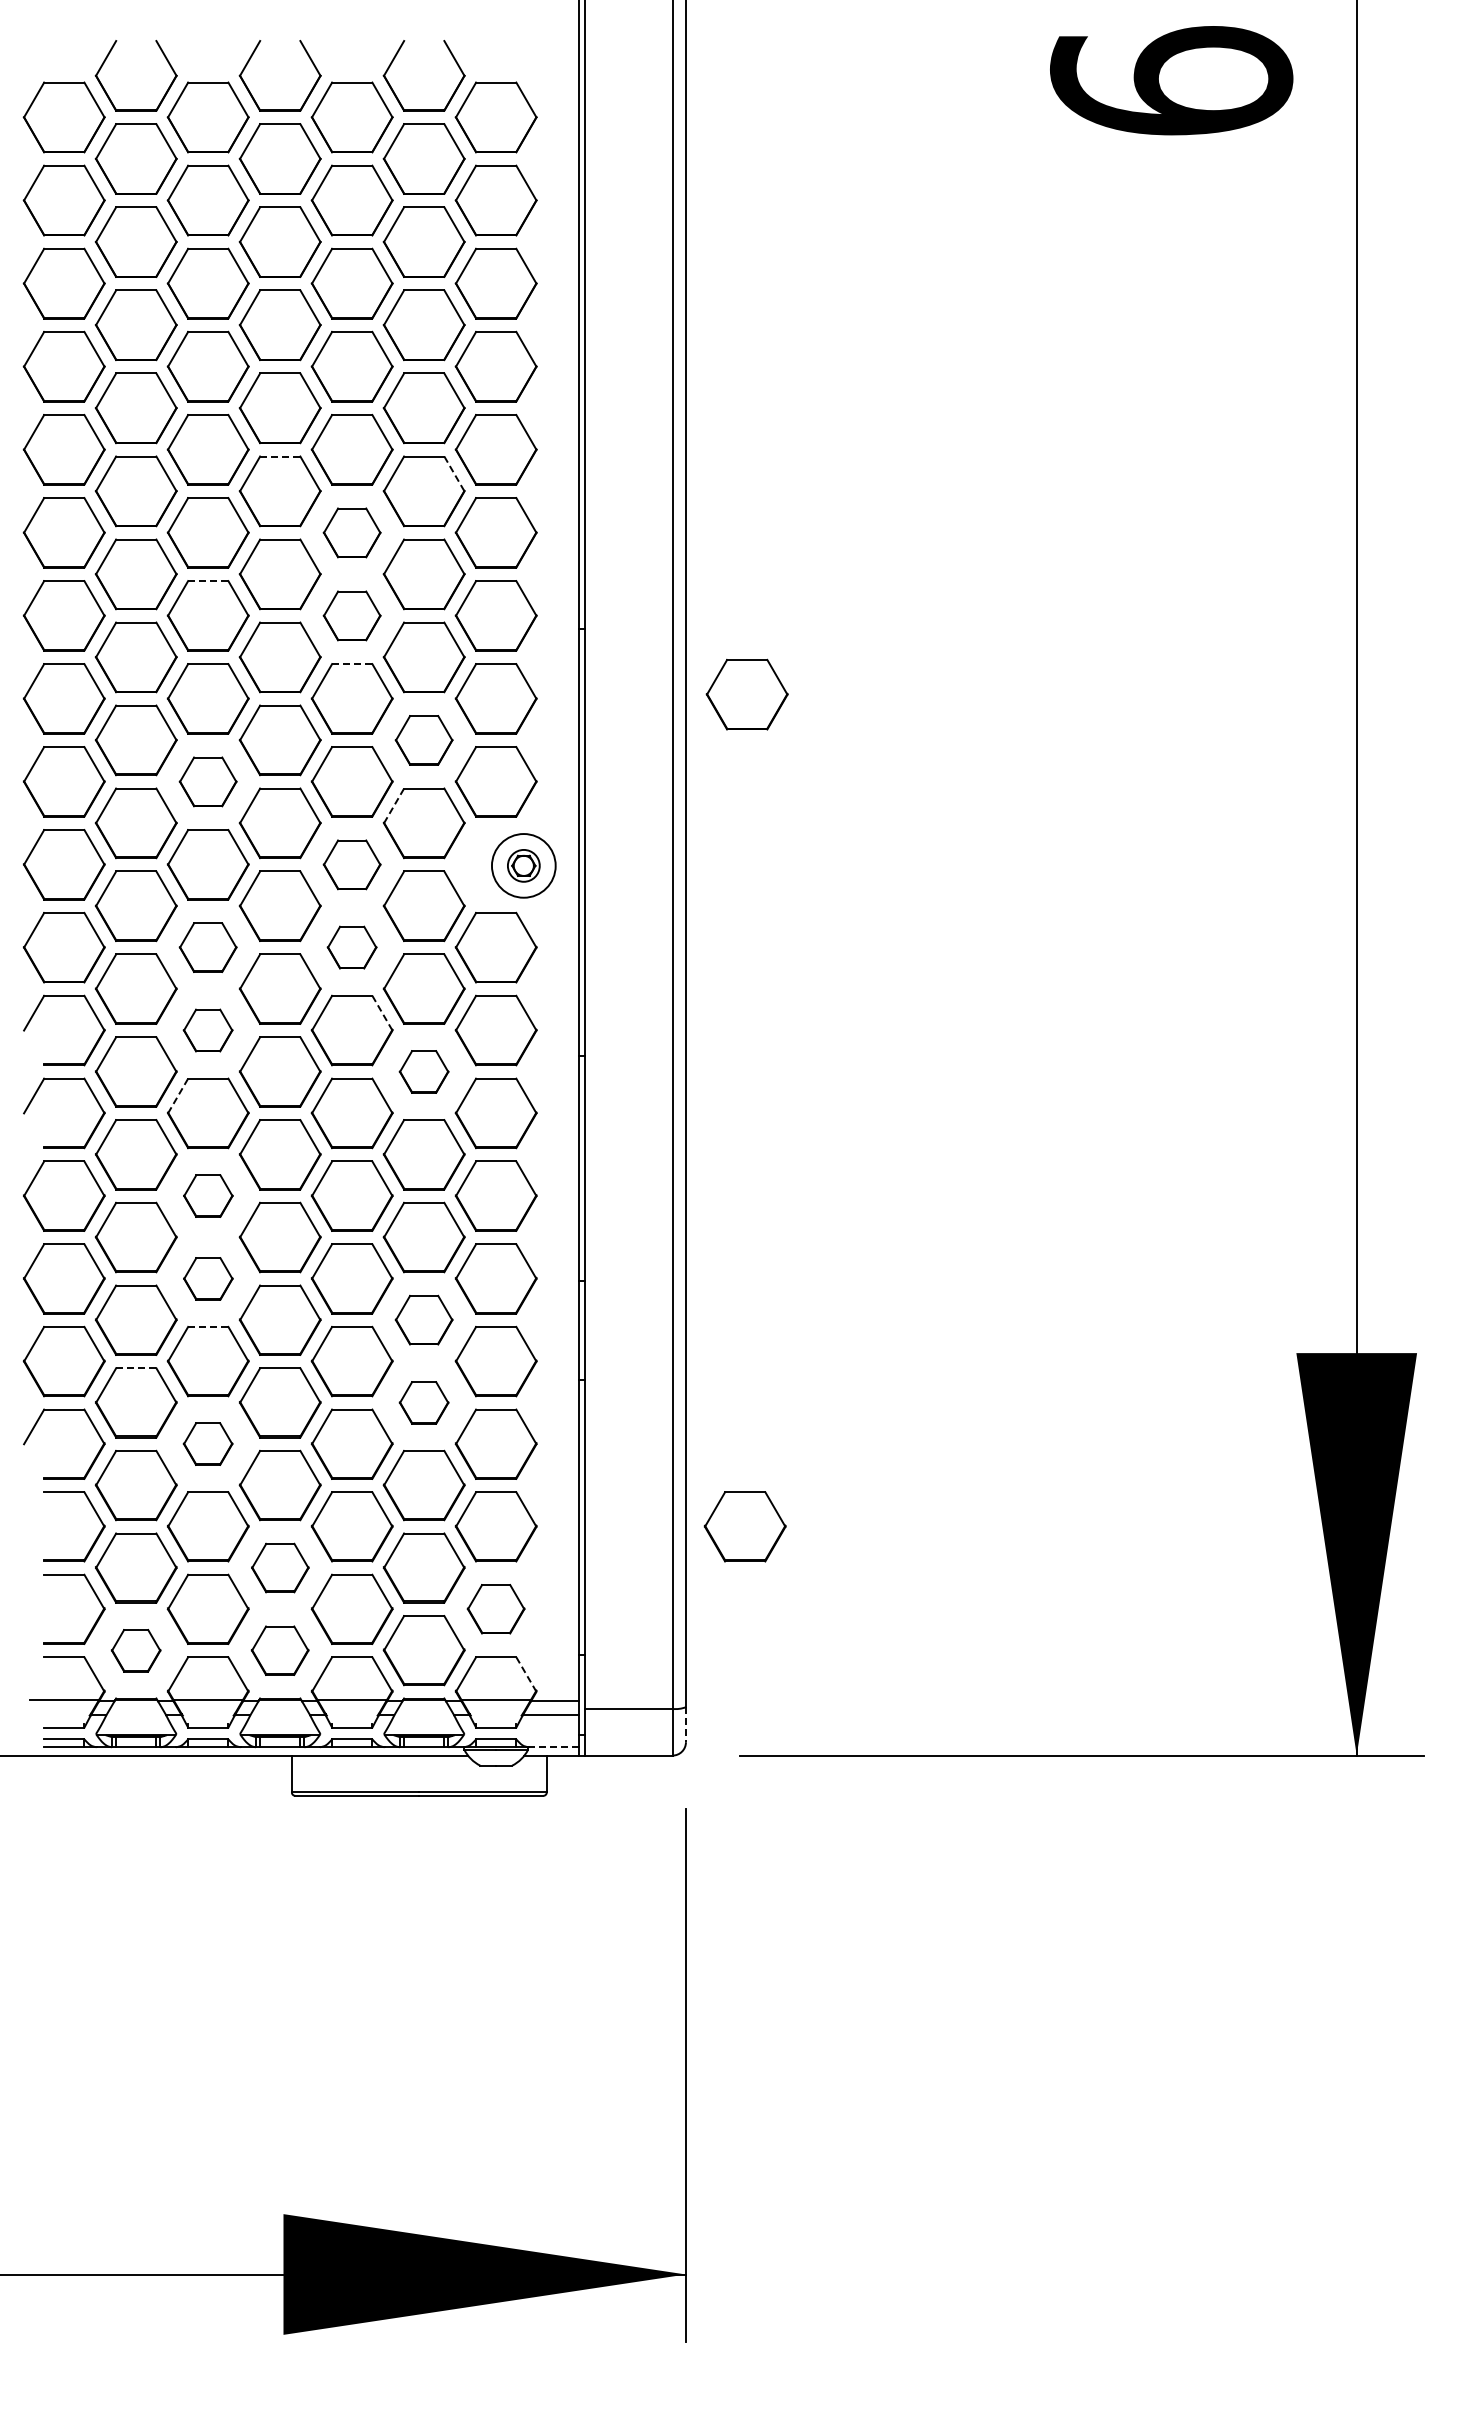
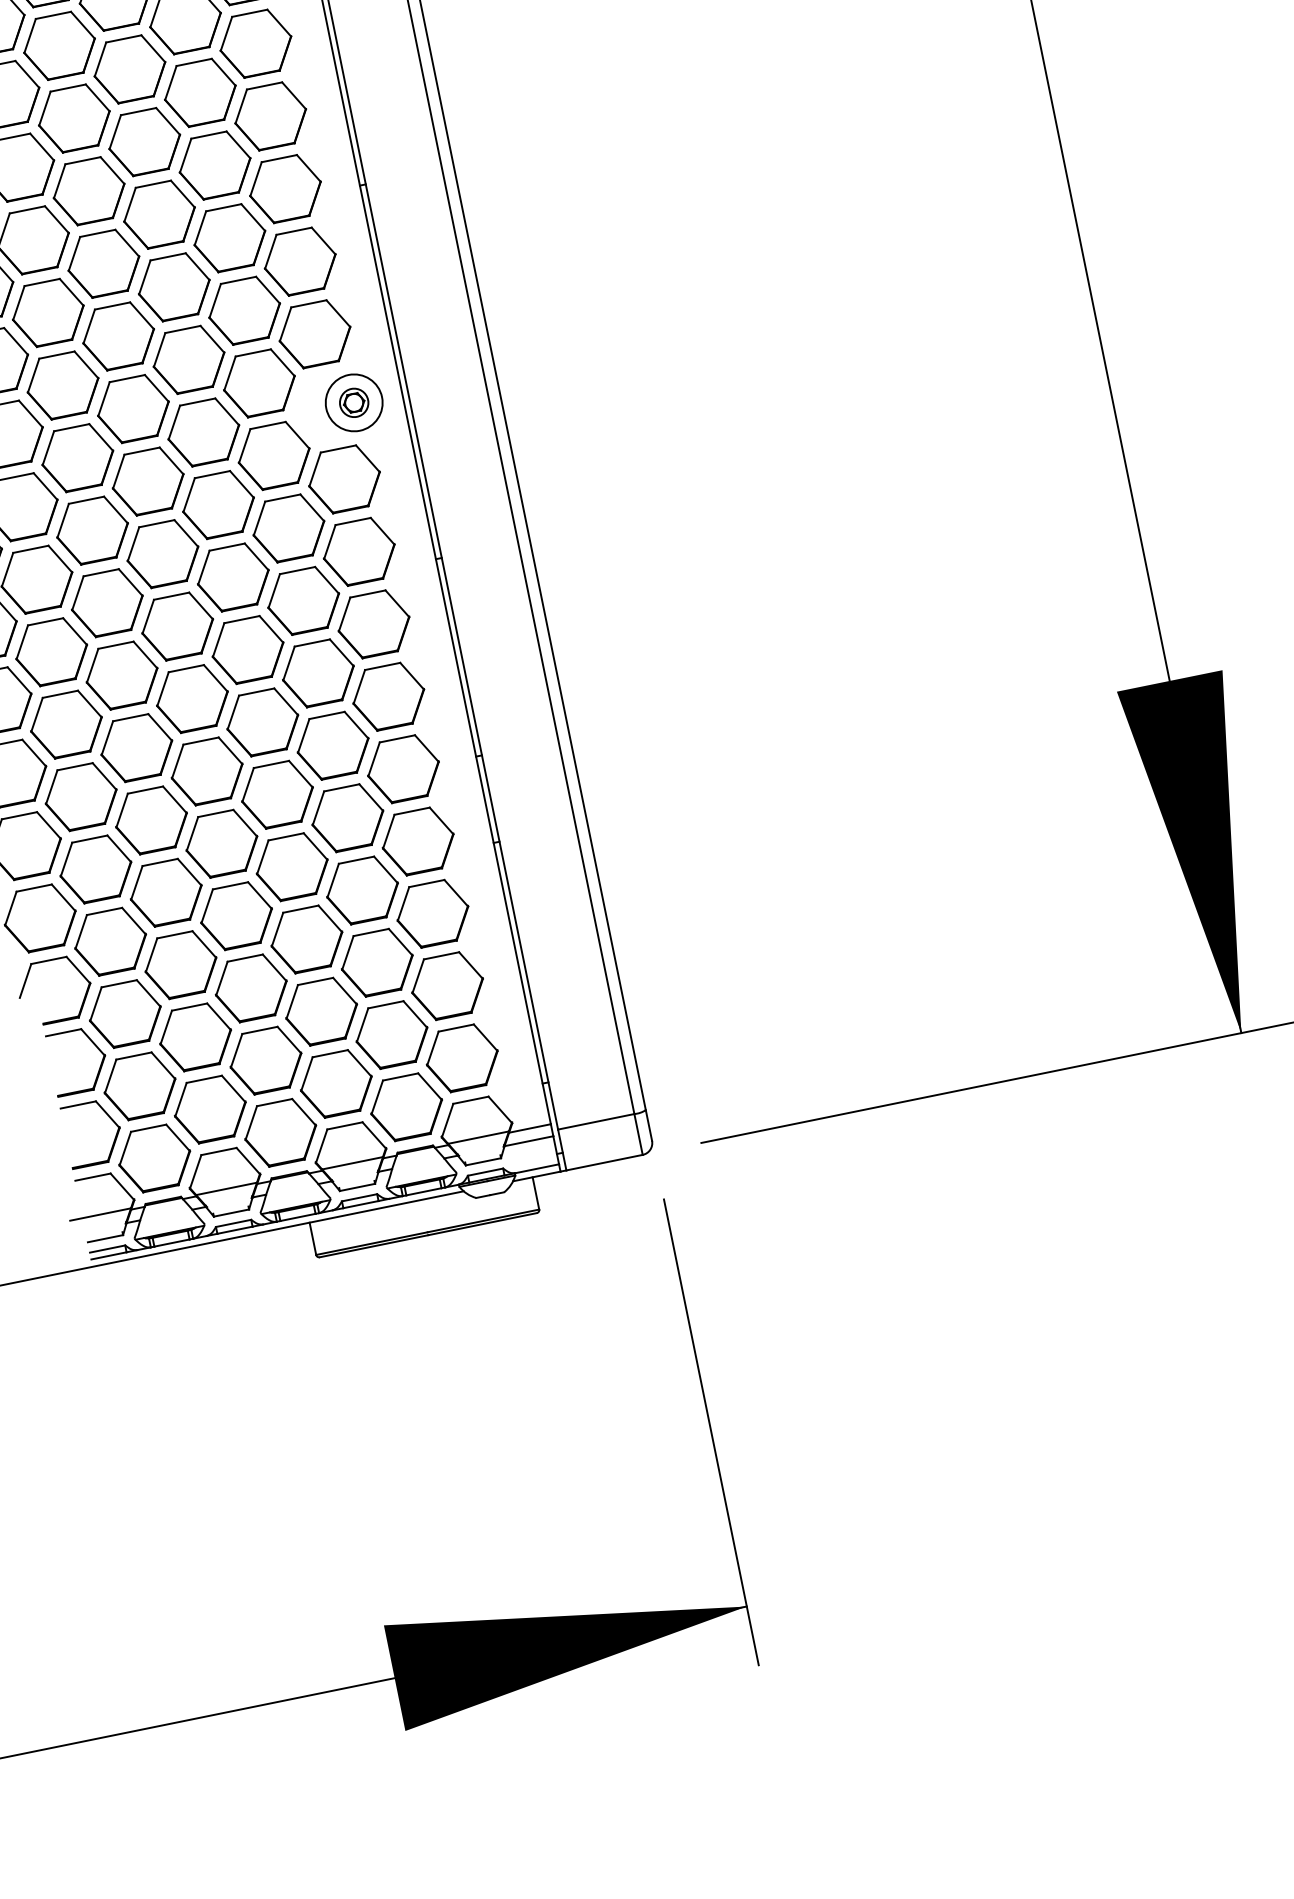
line: (280, 456) -> (68, 88), dashed -> solid
line: (454, 474) -> (223, 72), dashed -> solid
part: (351, 532) -> (144, 141), size x1.43
line: (208, 581) -> (27, 210), dashed -> solid
part: (351, 615) -> (158, 214), size x1.43
line: (352, 664) -> (168, 257), dashed -> solid
part: (746, 694) -> (518, 213), removed
part: (423, 740) -> (244, 311), size x1.43
part: (207, 781) -> (62, 385), size x1.43
line: (394, 805) -> (230, 373), dashed -> solid
part: (351, 864) -> (203, 432), size x1.43
part: (207, 947) -> (91, 530), size x1.43
part: (351, 947) -> (217, 504), size x1.67
line: (382, 1013) -> (256, 557), dashed -> solid
part: (207, 1030) -> (106, 603), size x1.67
part: (423, 1071) -> (303, 600), size x1.67
line: (178, 1095) -> (92, 665), dashed -> solid
part: (208, 1195) -> (136, 747), size x1.67
part: (208, 1278) -> (151, 820), size x1.67
part: (423, 1319) -> (347, 817), size x1.43
line: (208, 1326) -> (160, 862), dashed -> solid
line: (136, 1368) -> (104, 911), dashed -> solid
part: (423, 1402) -> (361, 890), size x1.67
part: (207, 1443) -> (180, 964), size x1.67
part: (744, 1526) -> (664, 941), removed
part: (280, 1567) -> (266, 1060), size x1.43
part: (495, 1608) -> (461, 1057), size x1.43
part: (135, 1650) -> (154, 1158), size x1.67
part: (279, 1650) -> (280, 1132), size x1.43
line: (526, 1674) -> (500, 1109), dashed -> solid
line: (685, 1724) -> (648, 1125), dashed -> solid
line: (553, 1747) -> (537, 1169), dashed -> solid

